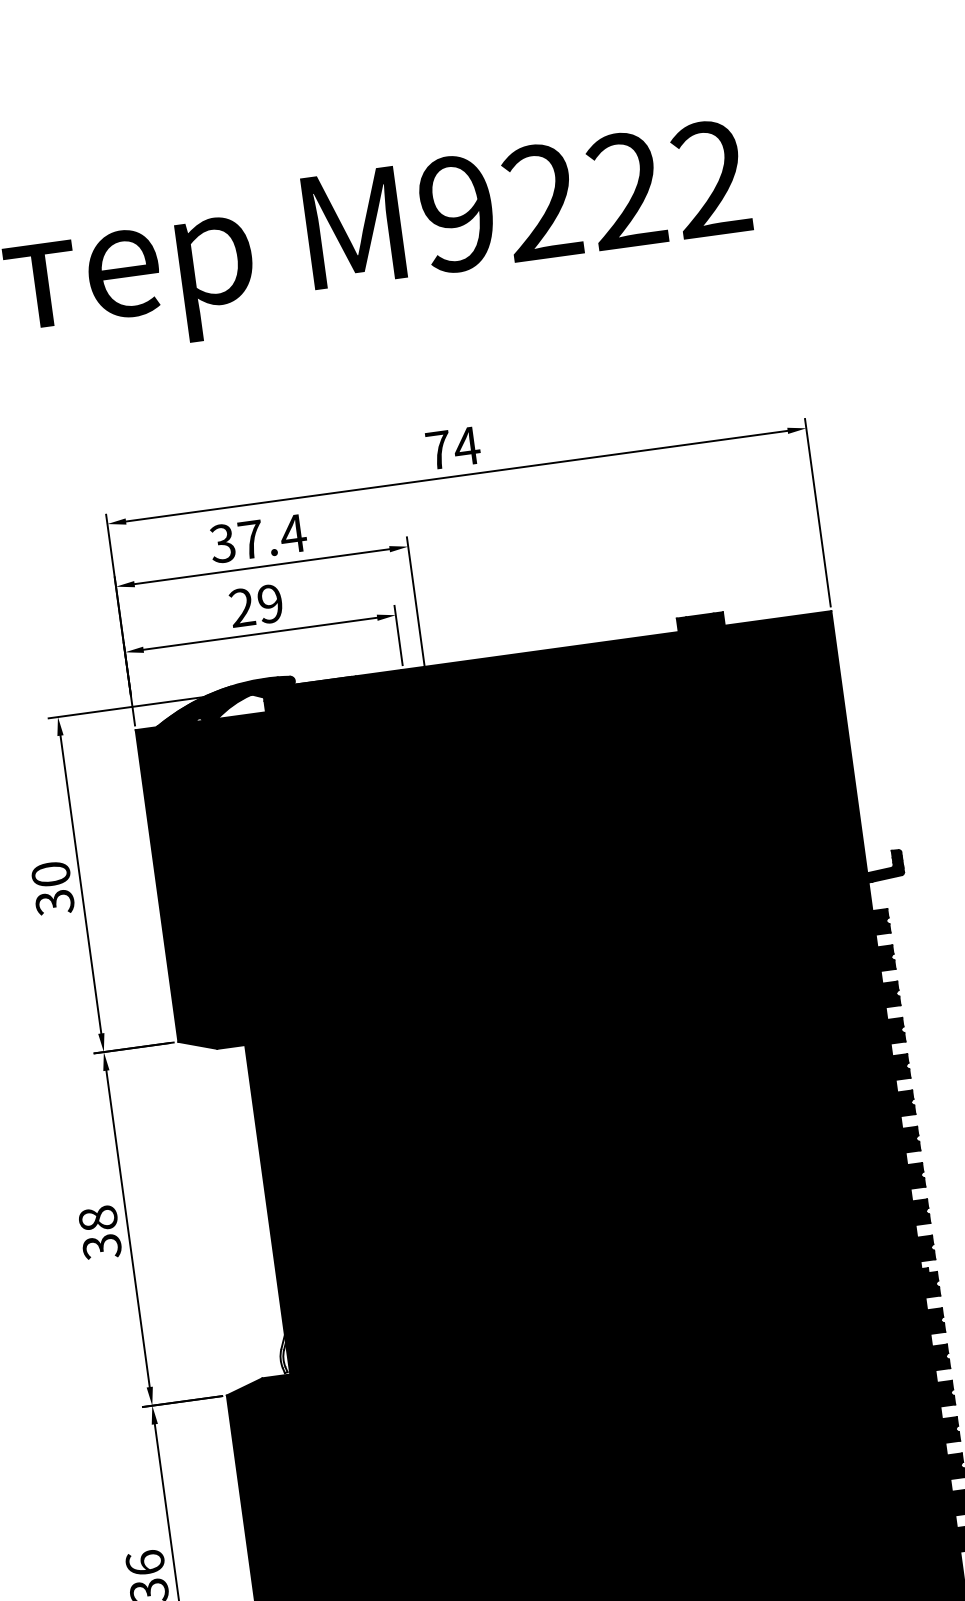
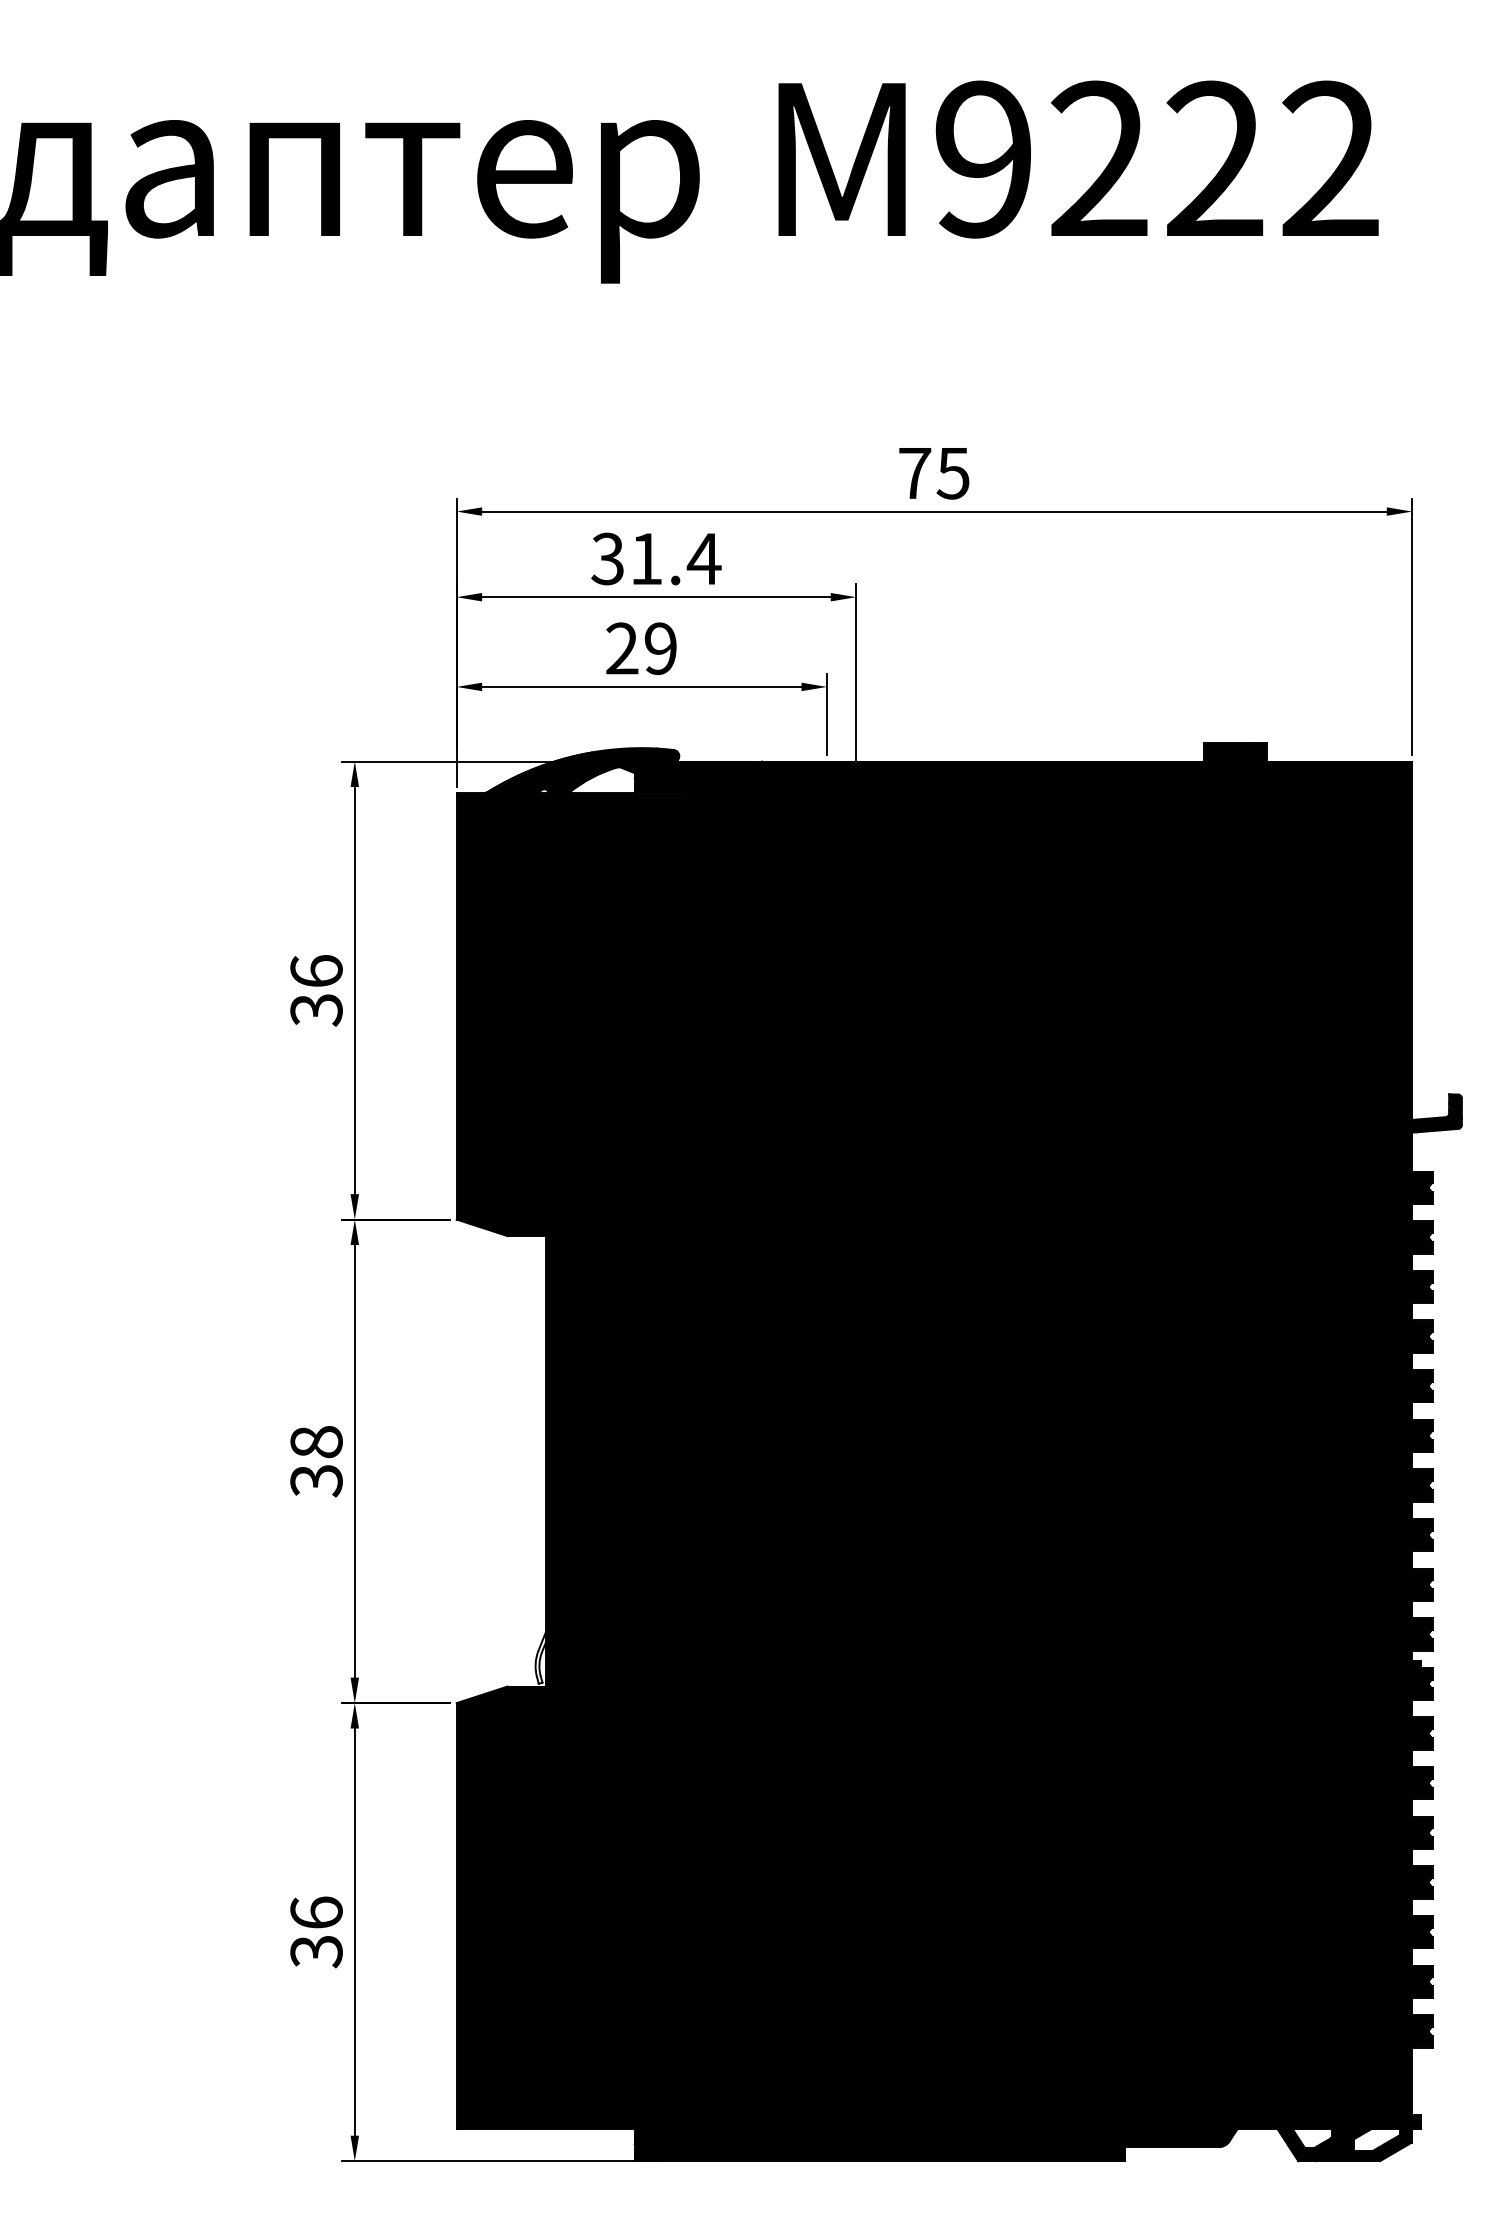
text: (466, 446) -> (952, 473), 74 -> 75
text: (250, 539) -> (646, 558), 37.4 -> 31.4
text: (50, 873) -> (316, 970), 30 -> 36

